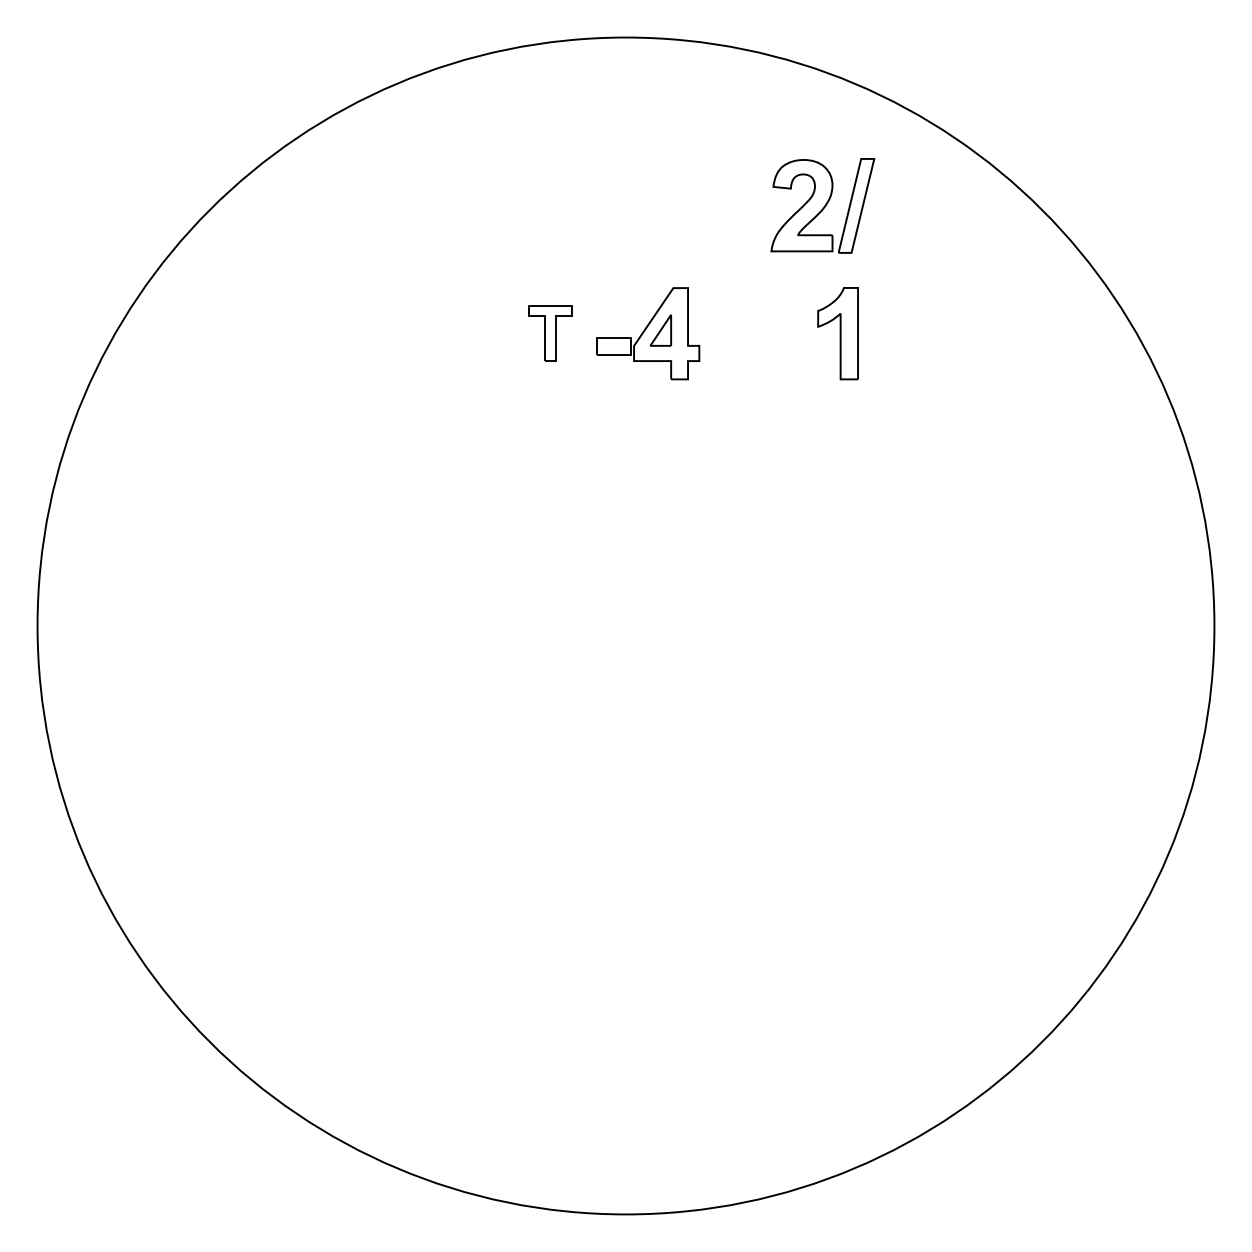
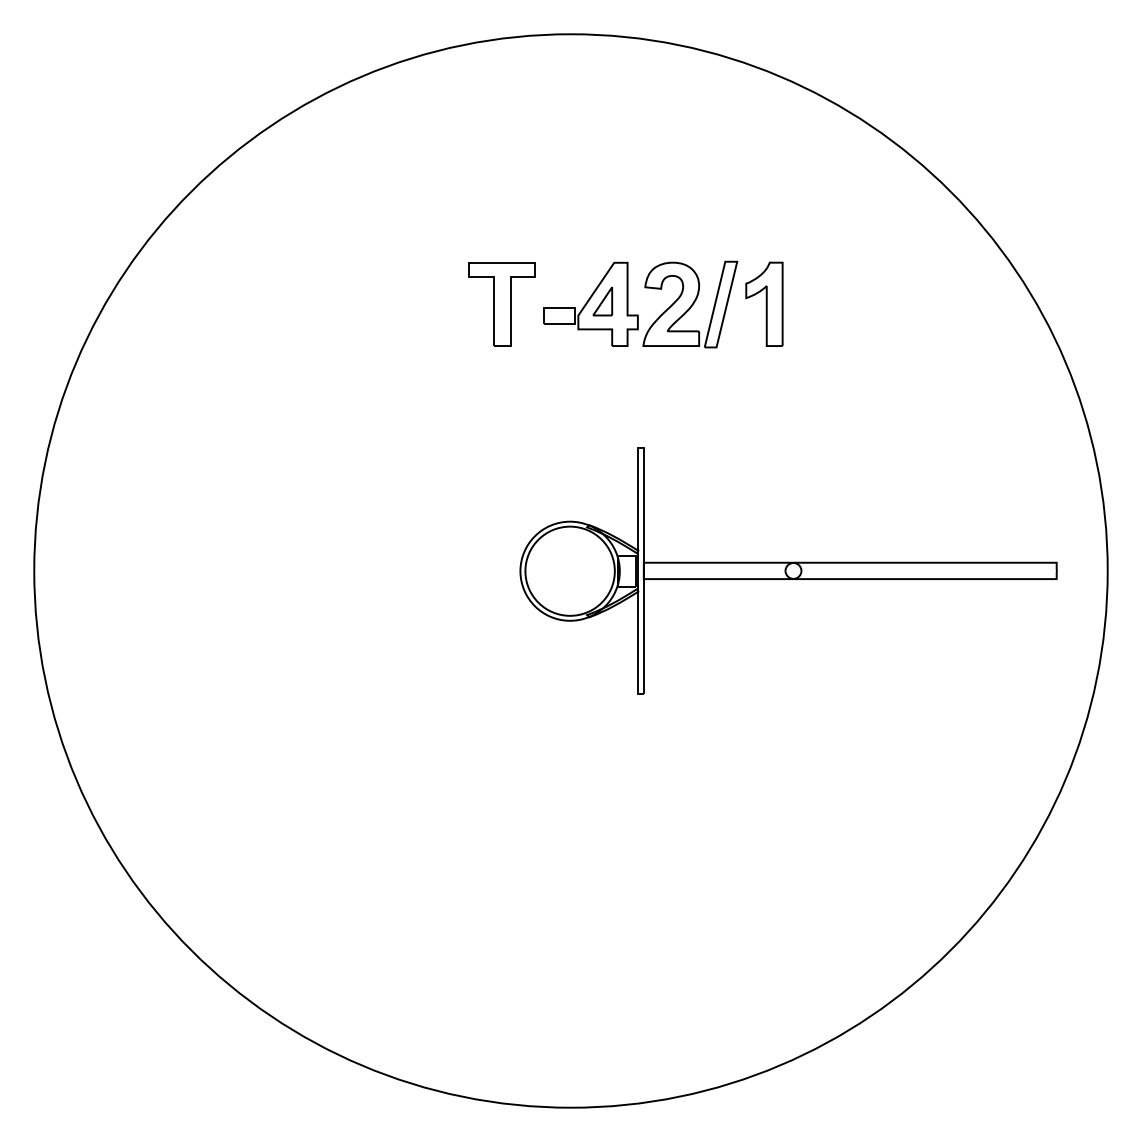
part: (822, 205) -> (690, 304), moved
part: (550, 333) -> (502, 304), size x1.67
part: (864, 625) -> (788, 570), added

